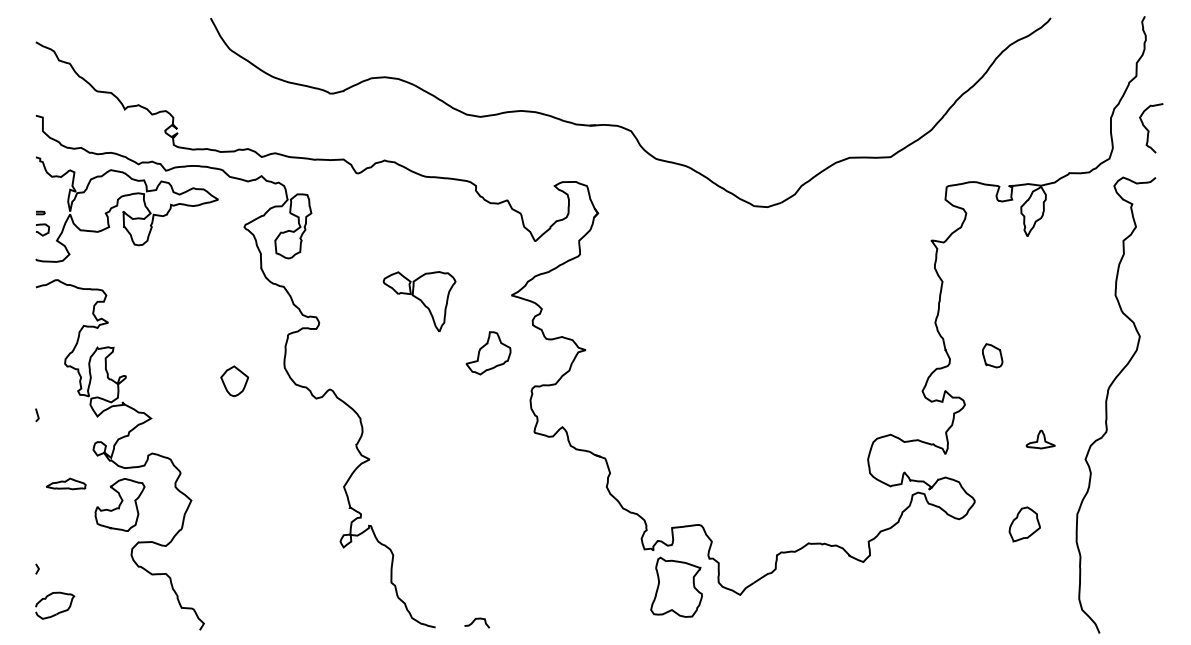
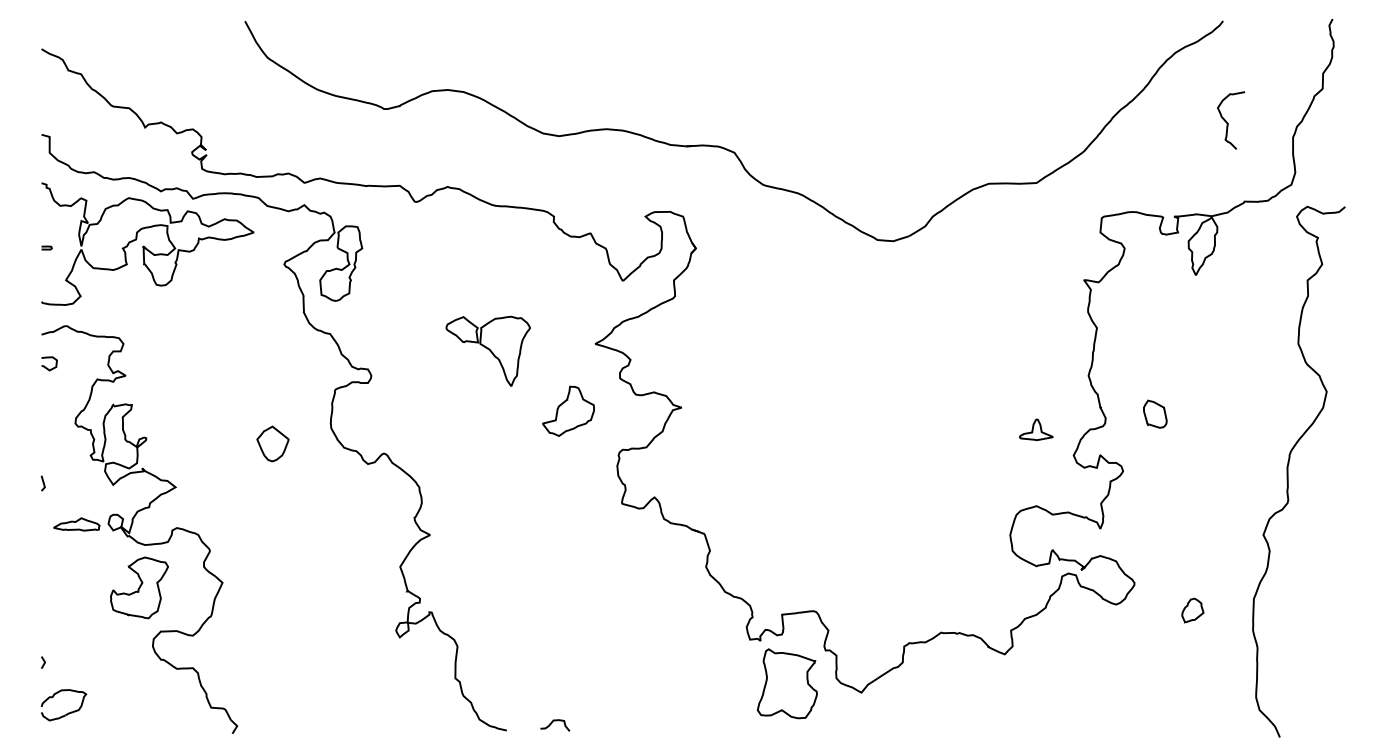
curve: (1148, 129) -> (1227, 121), moved
curve: (41, 233) -> (47, 367), moved
part: (1040, 439) -> (1036, 429), moved
part: (65, 483) -> (76, 524), moved
part: (1024, 524) -> (1192, 610), size x0.6

